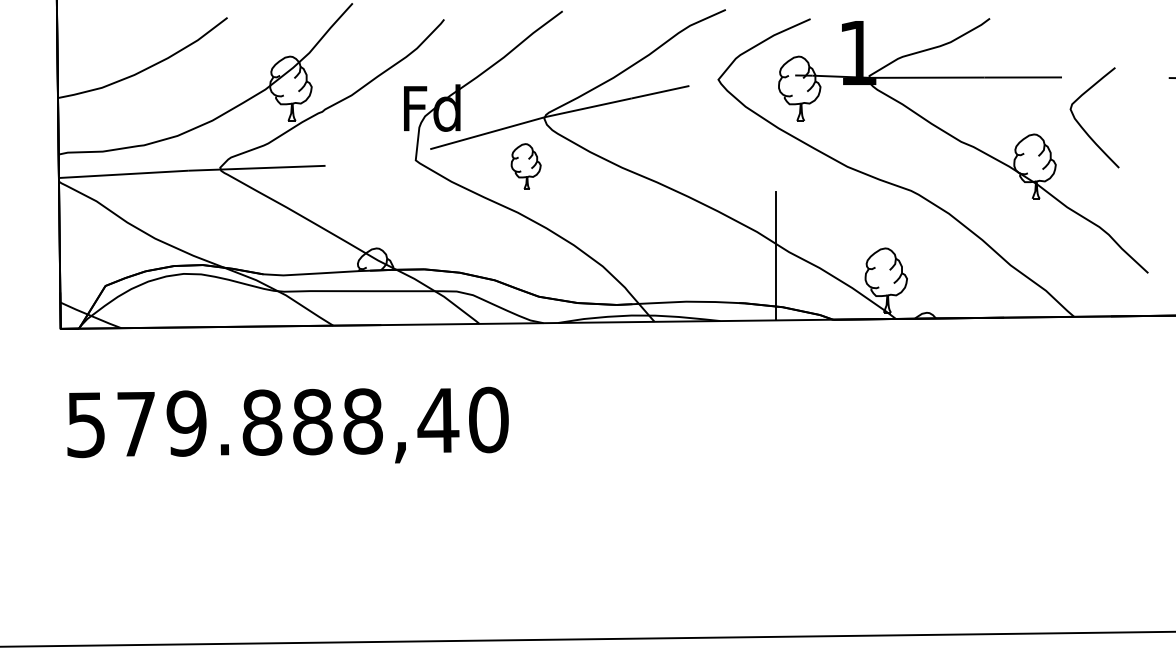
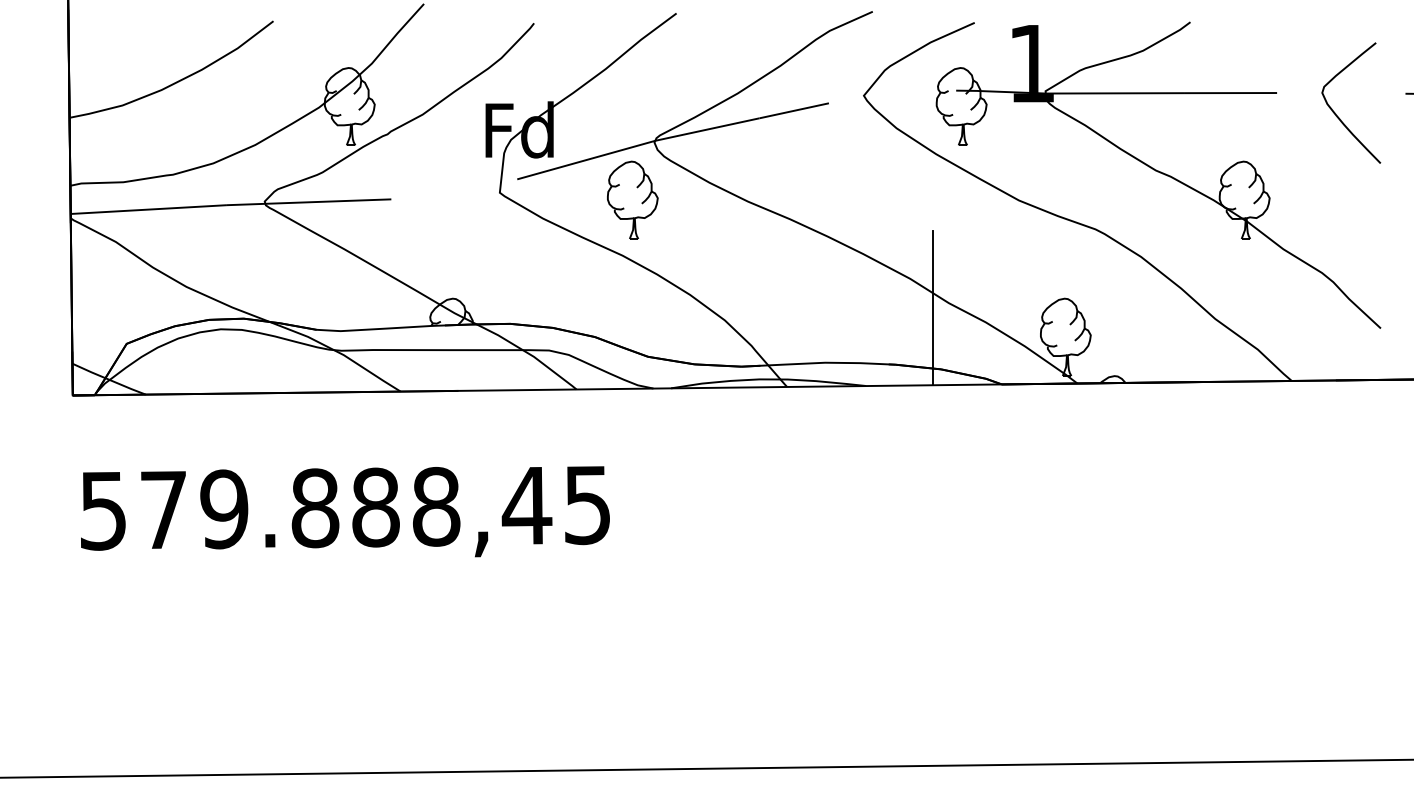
curve: (1083, 127) -> (1337, 114), moved
part: (525, 166) -> (631, 200), size x1.43
text: (488, 419) -> (587, 504), 579.888,40 -> 579.888,45

